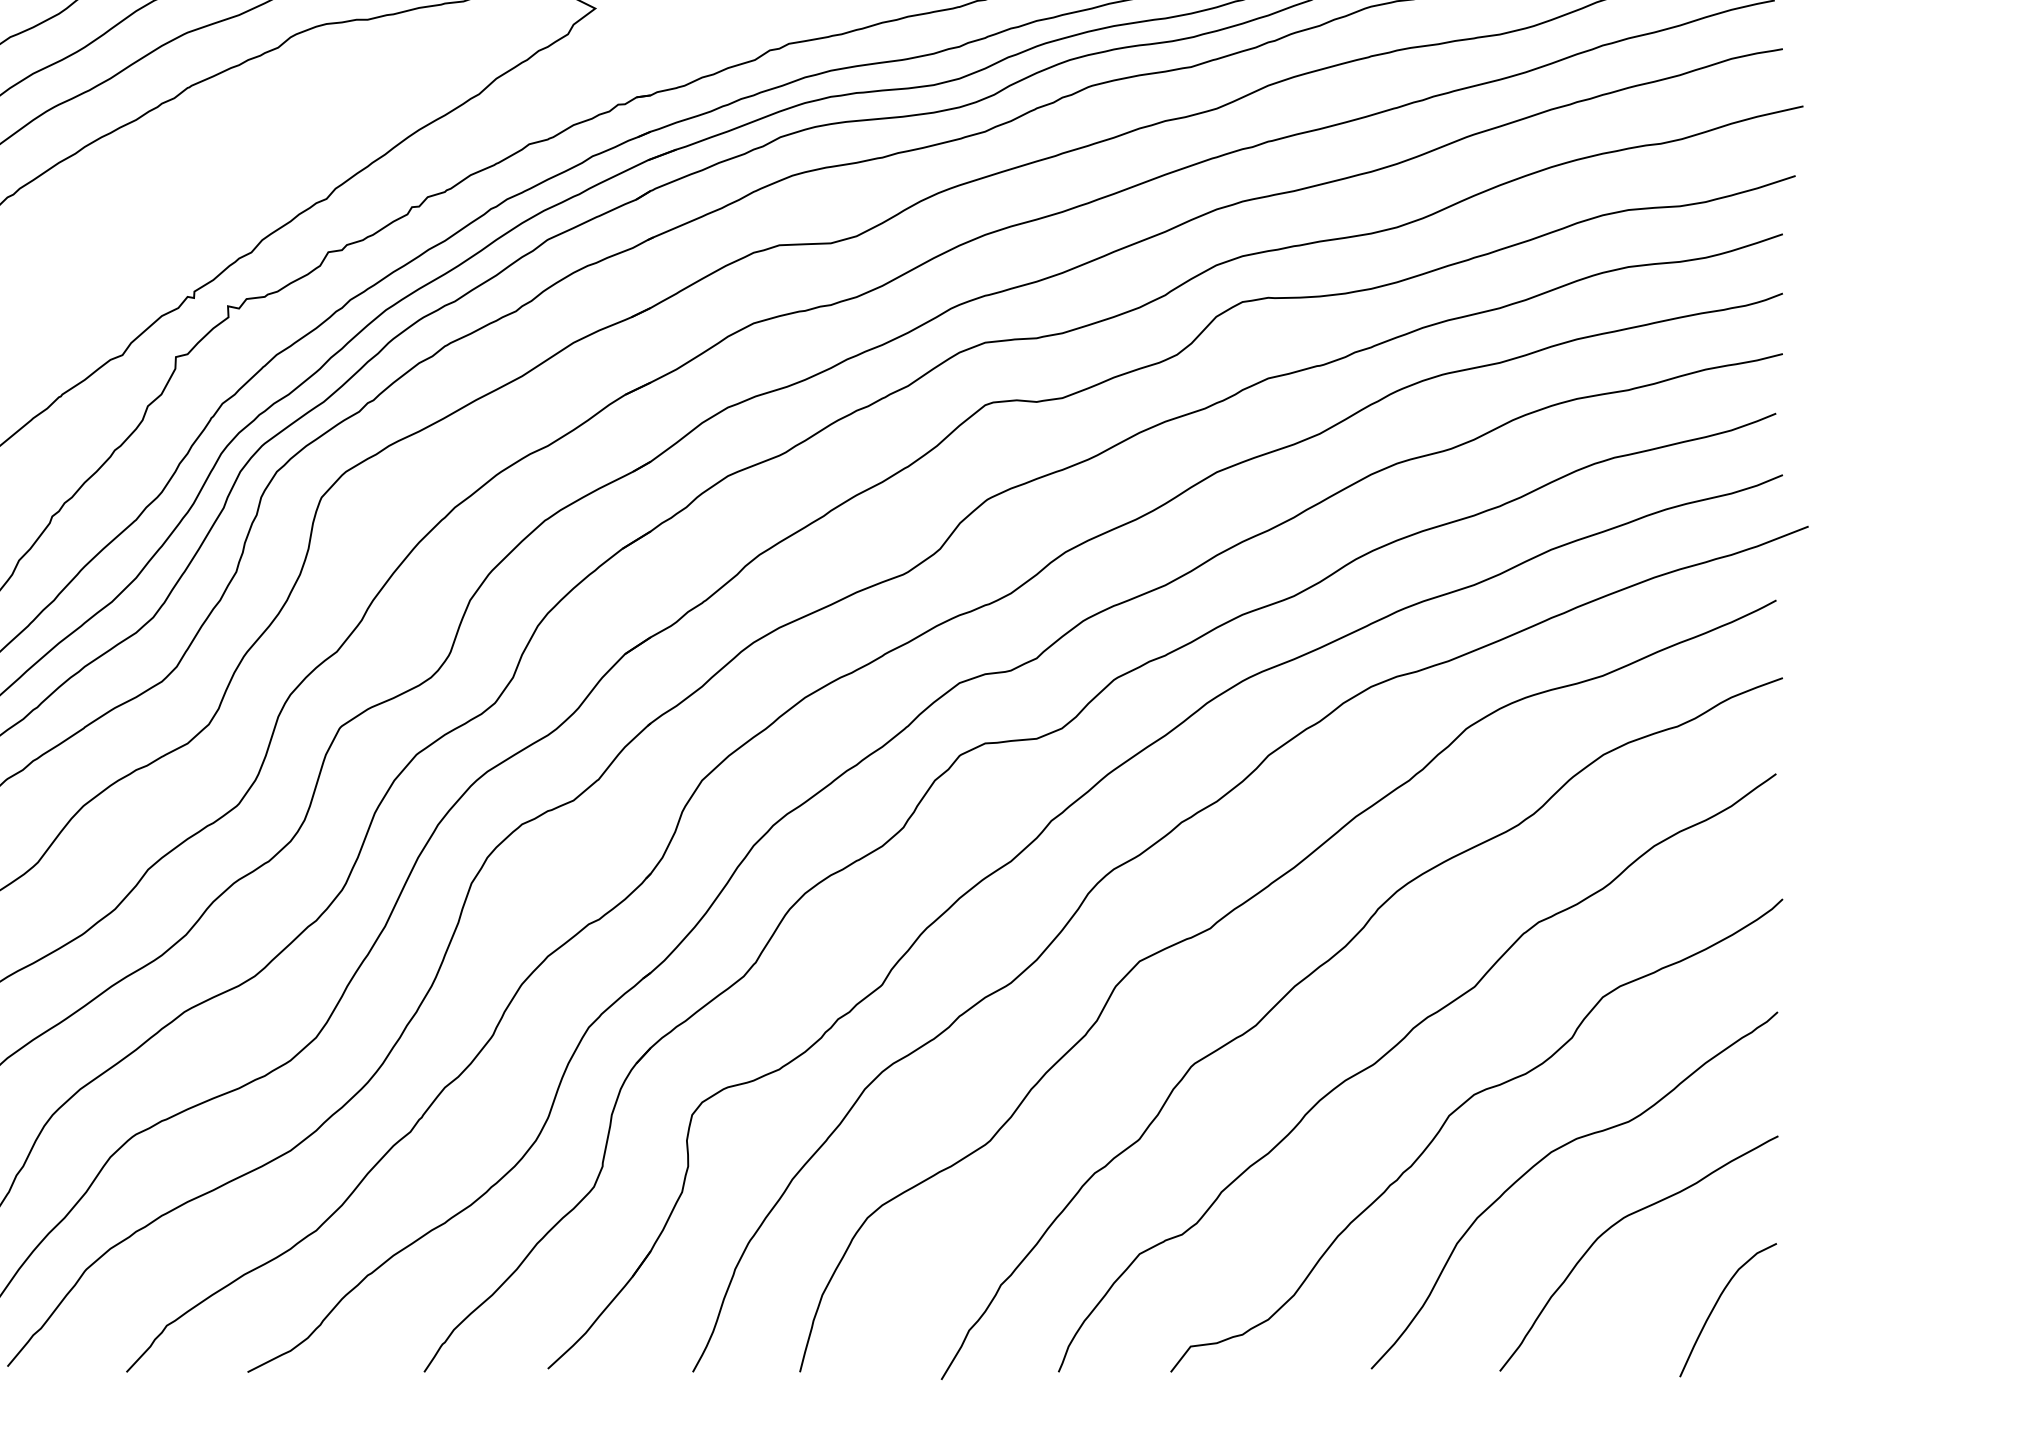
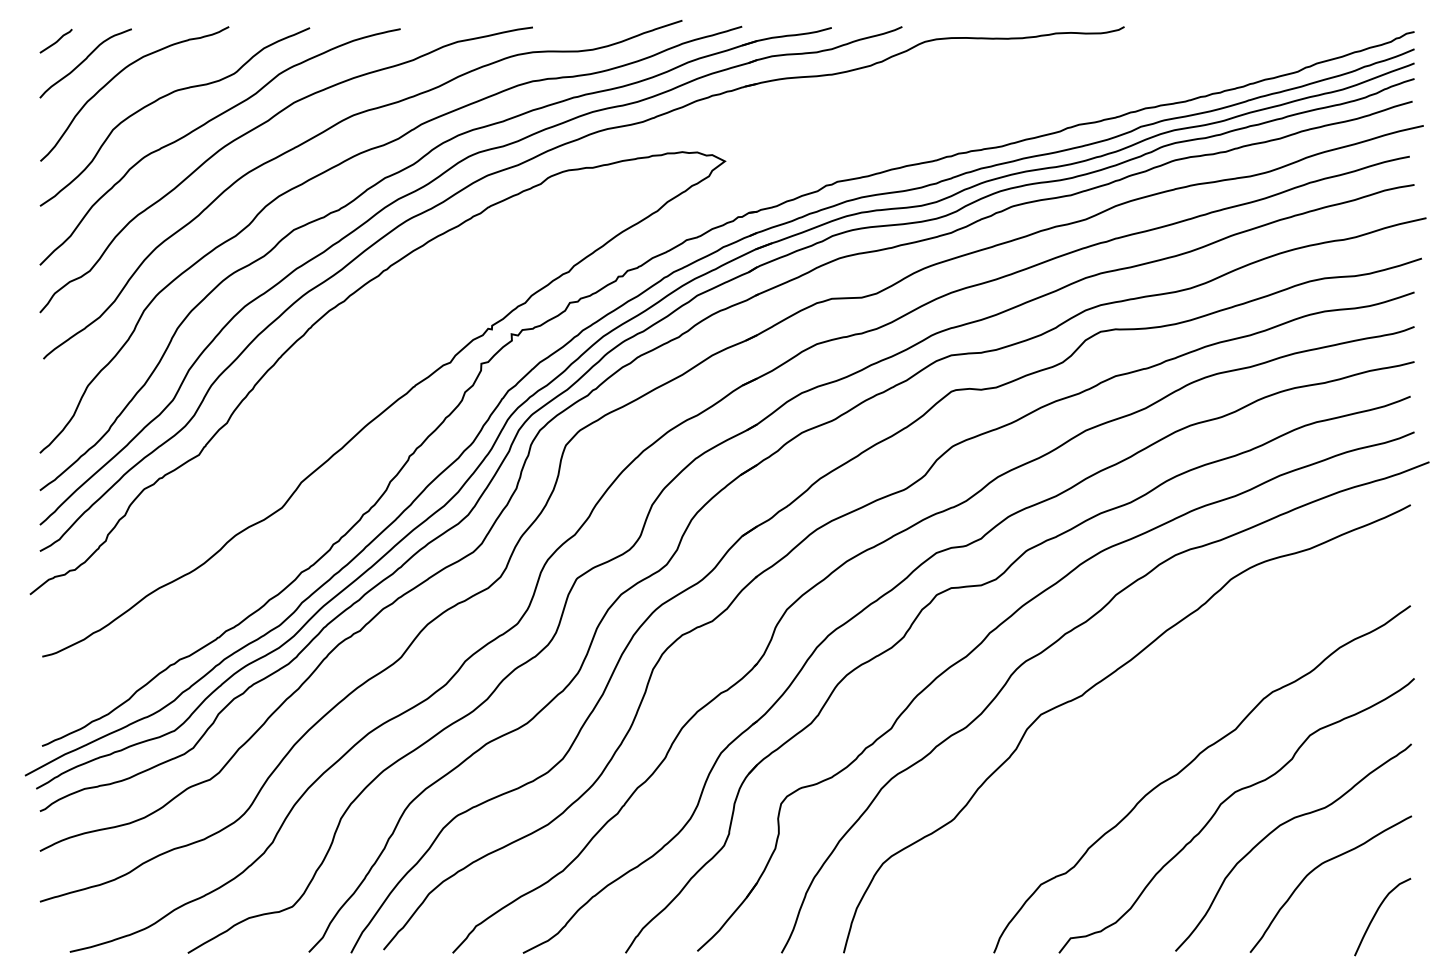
curve: (1310, 976) -> (1140, 723), removed

